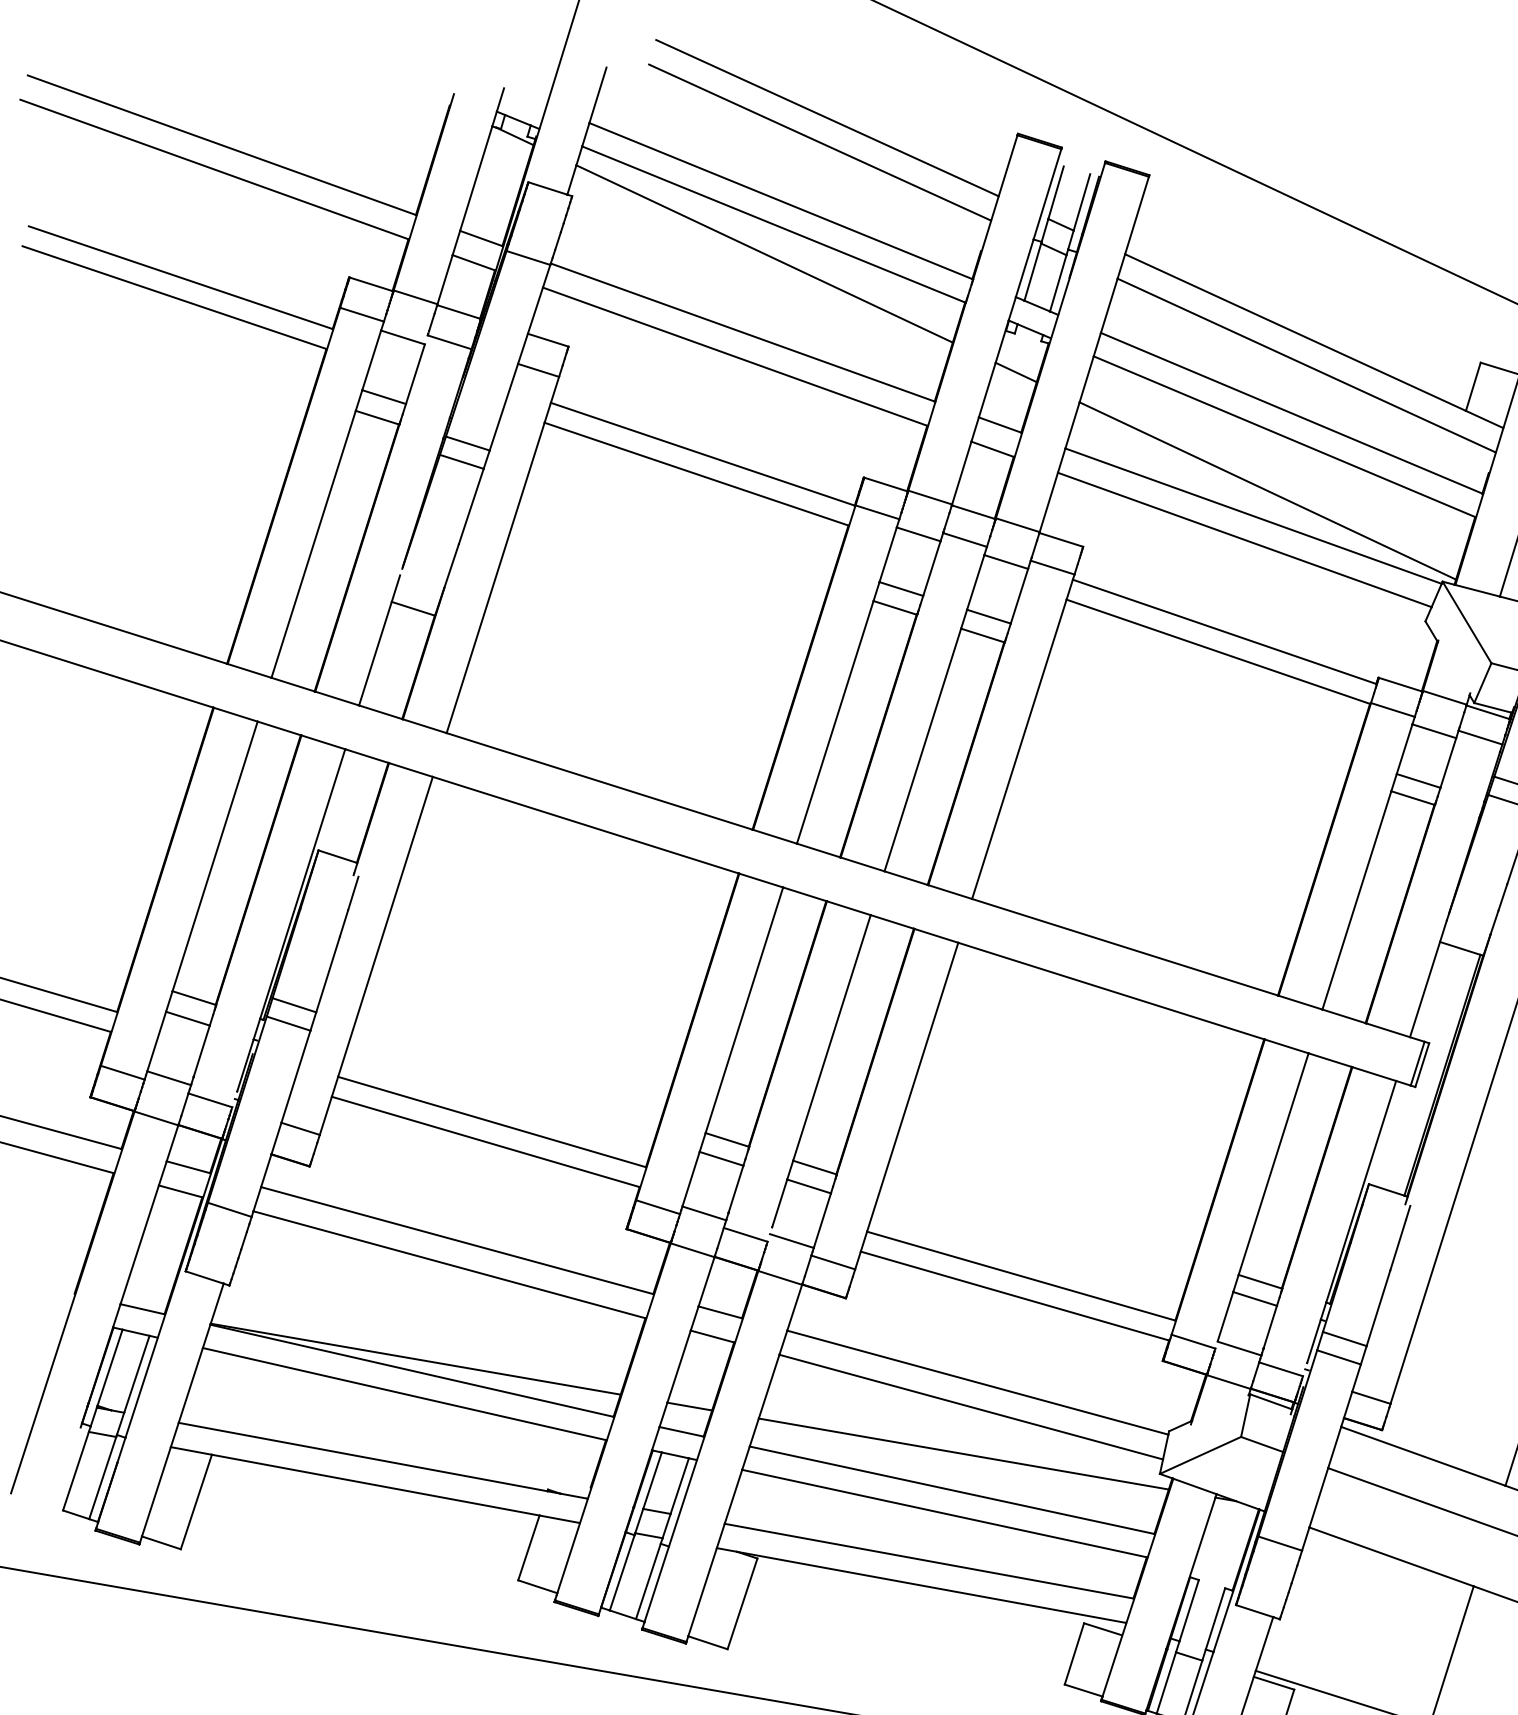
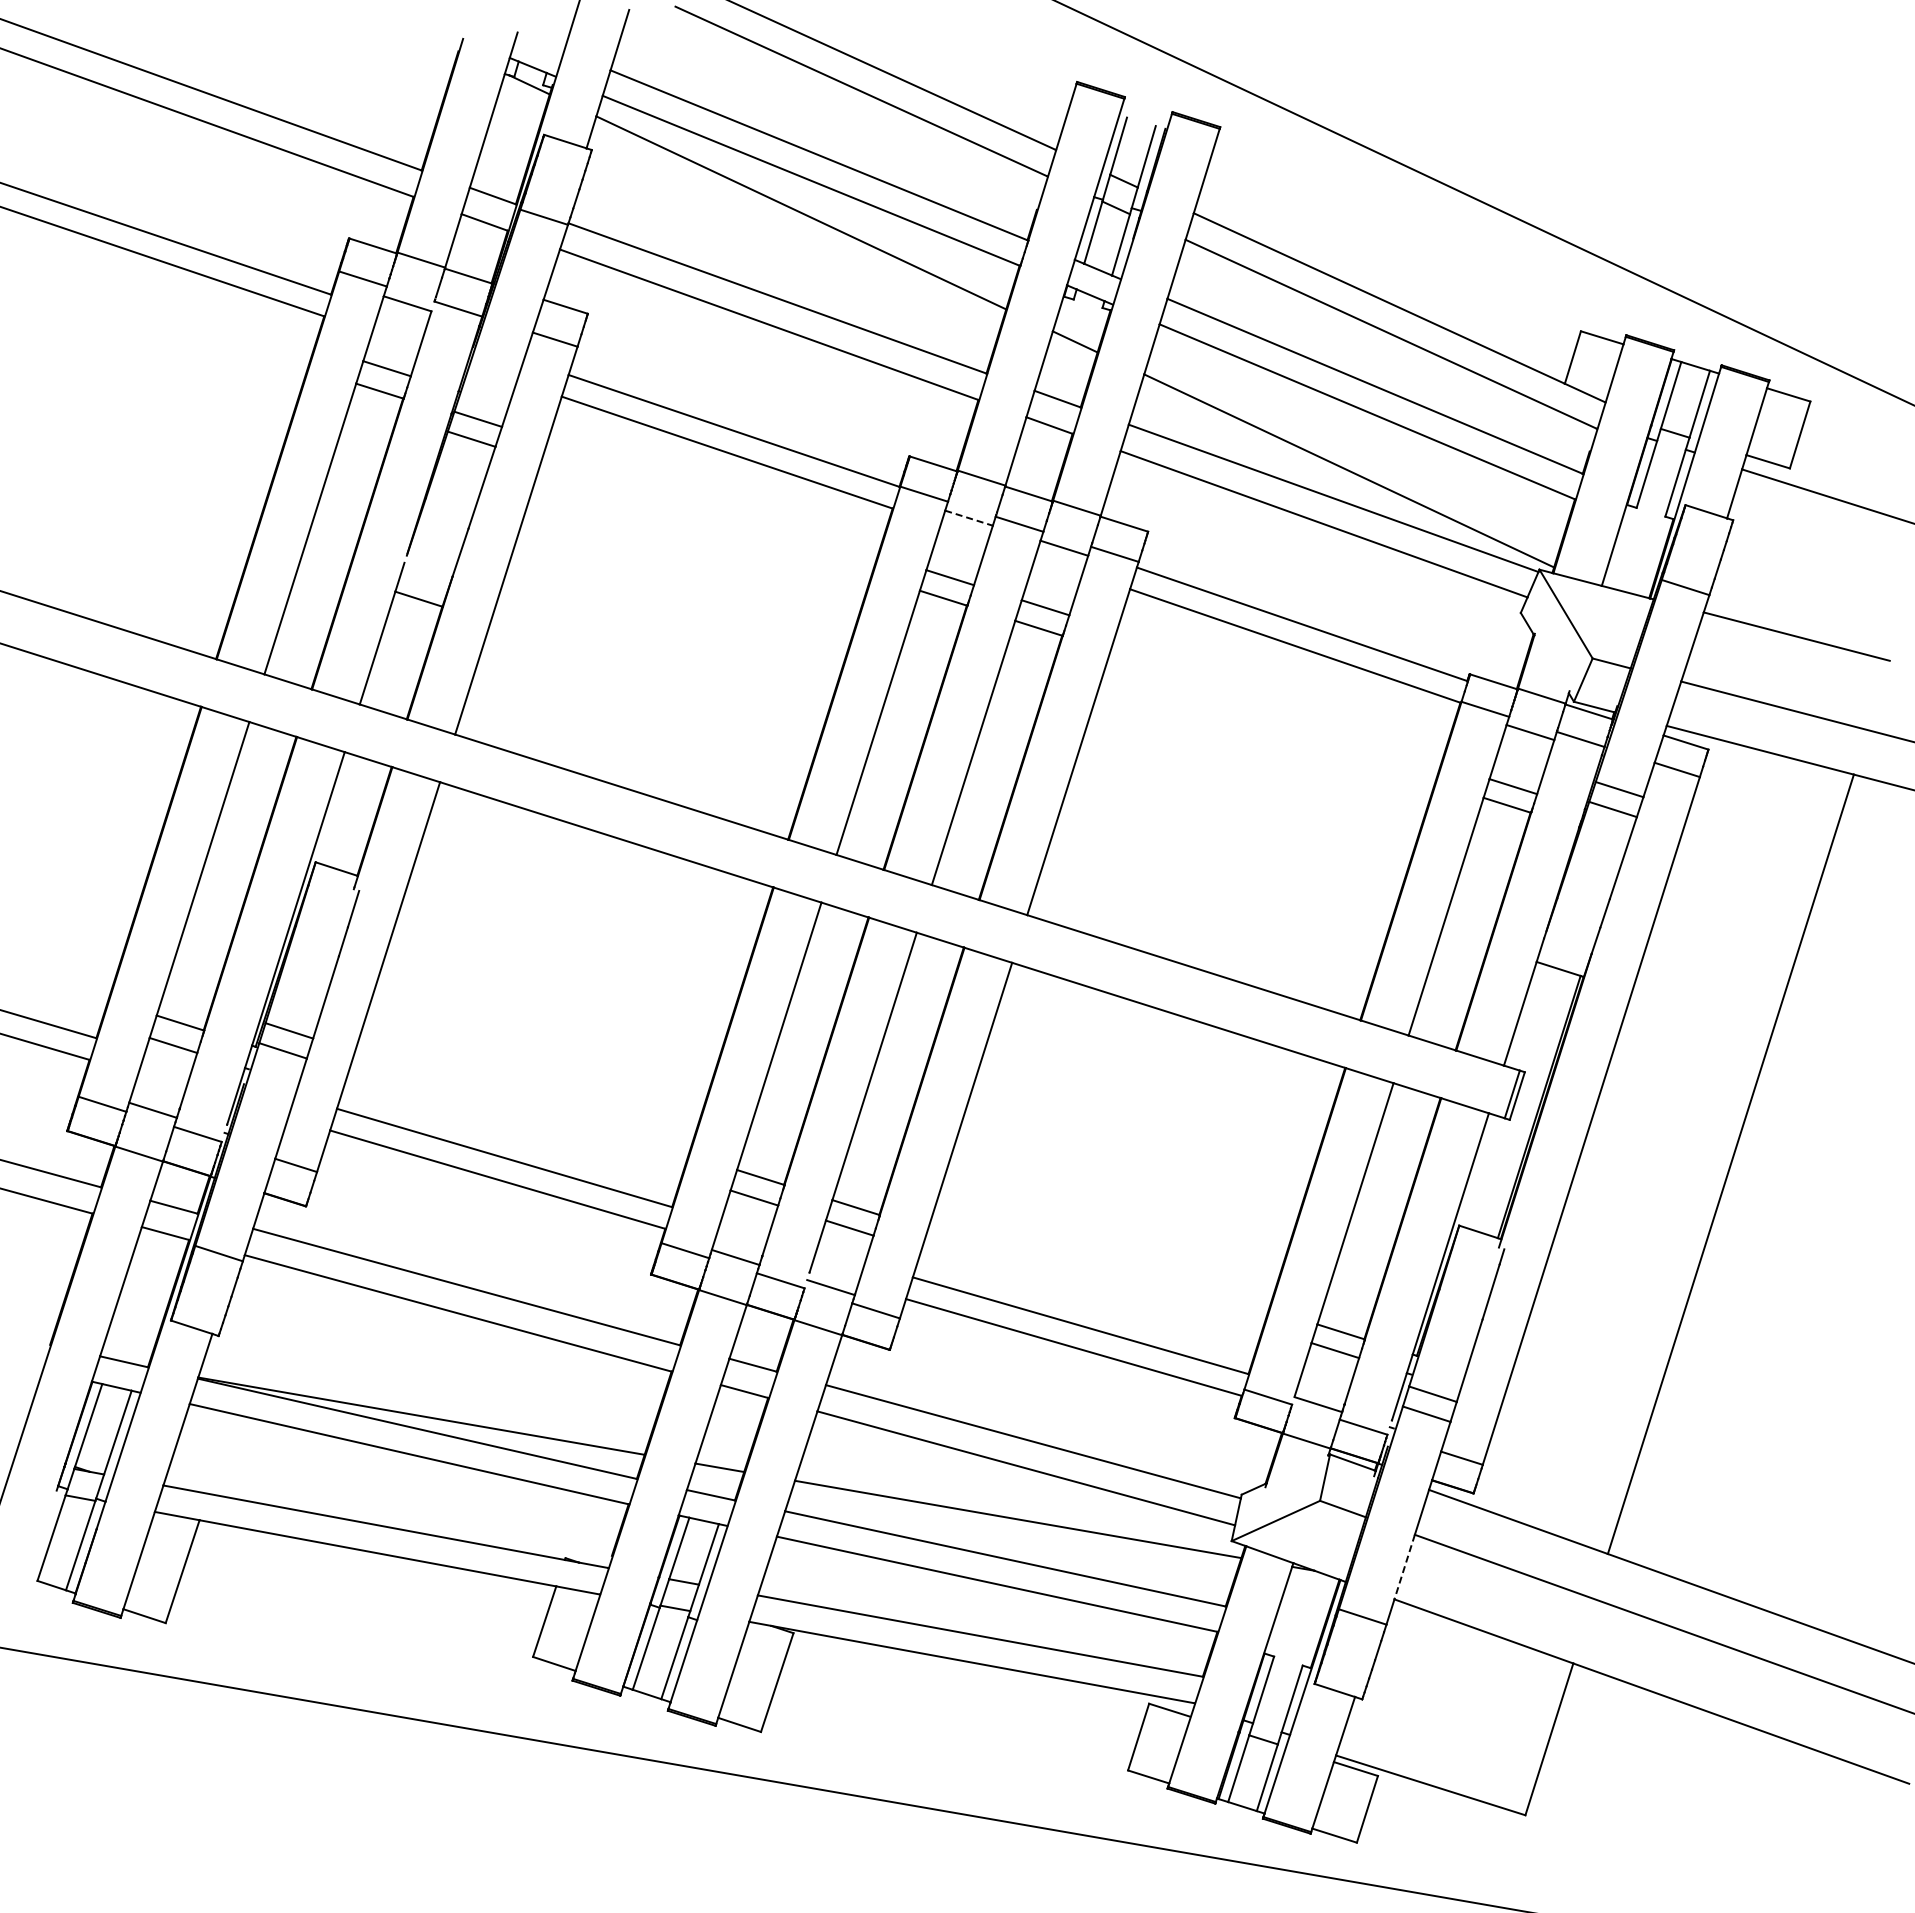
line: (919, 534) -> (969, 518), solid -> dashed
line: (1318, 1498) -> (1404, 1567), solid -> dashed

